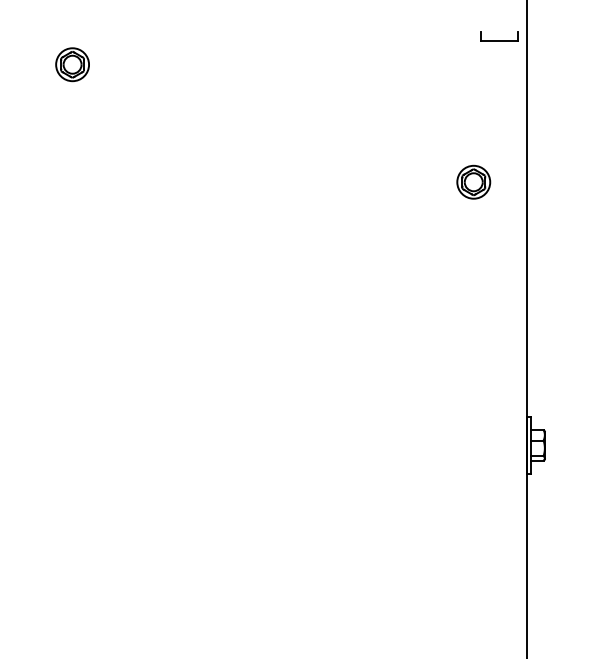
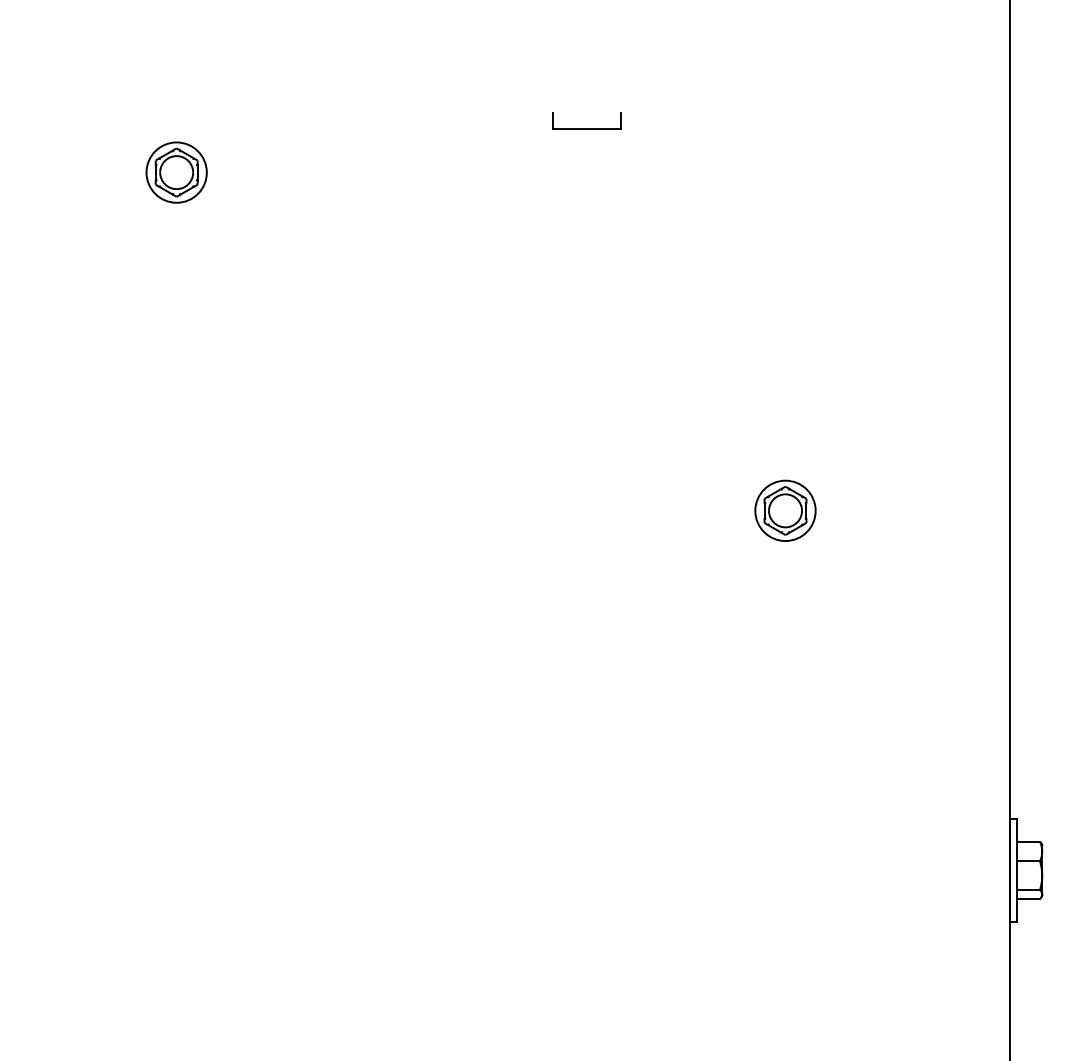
part: (499, 36) -> (587, 120), moved
part: (473, 181) -> (785, 509), moved

